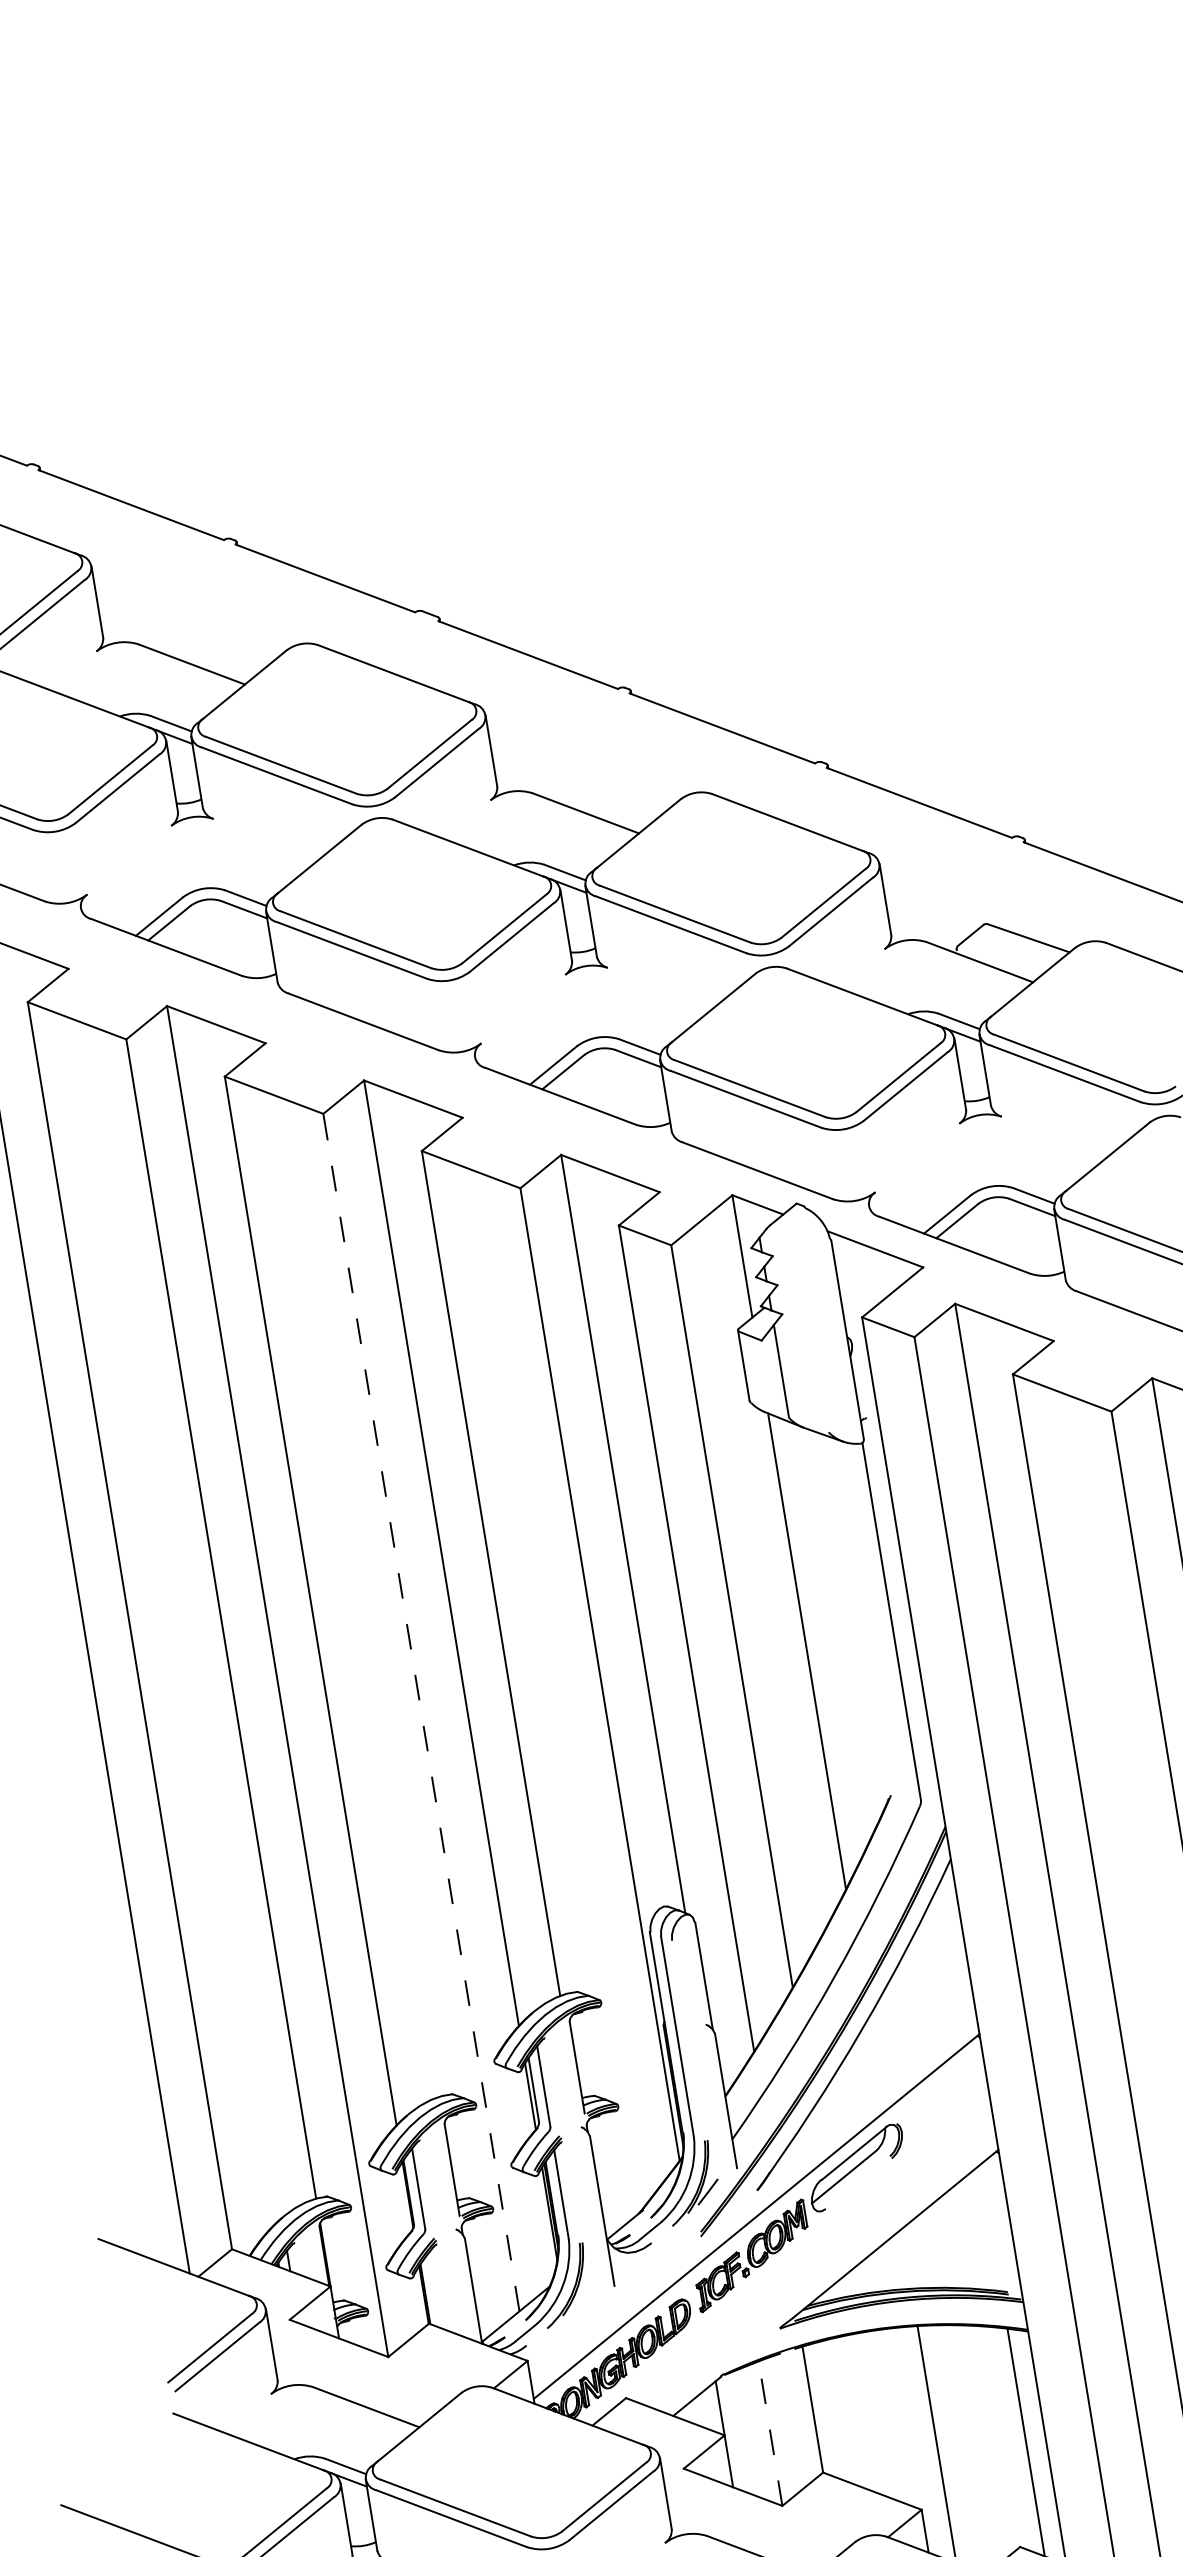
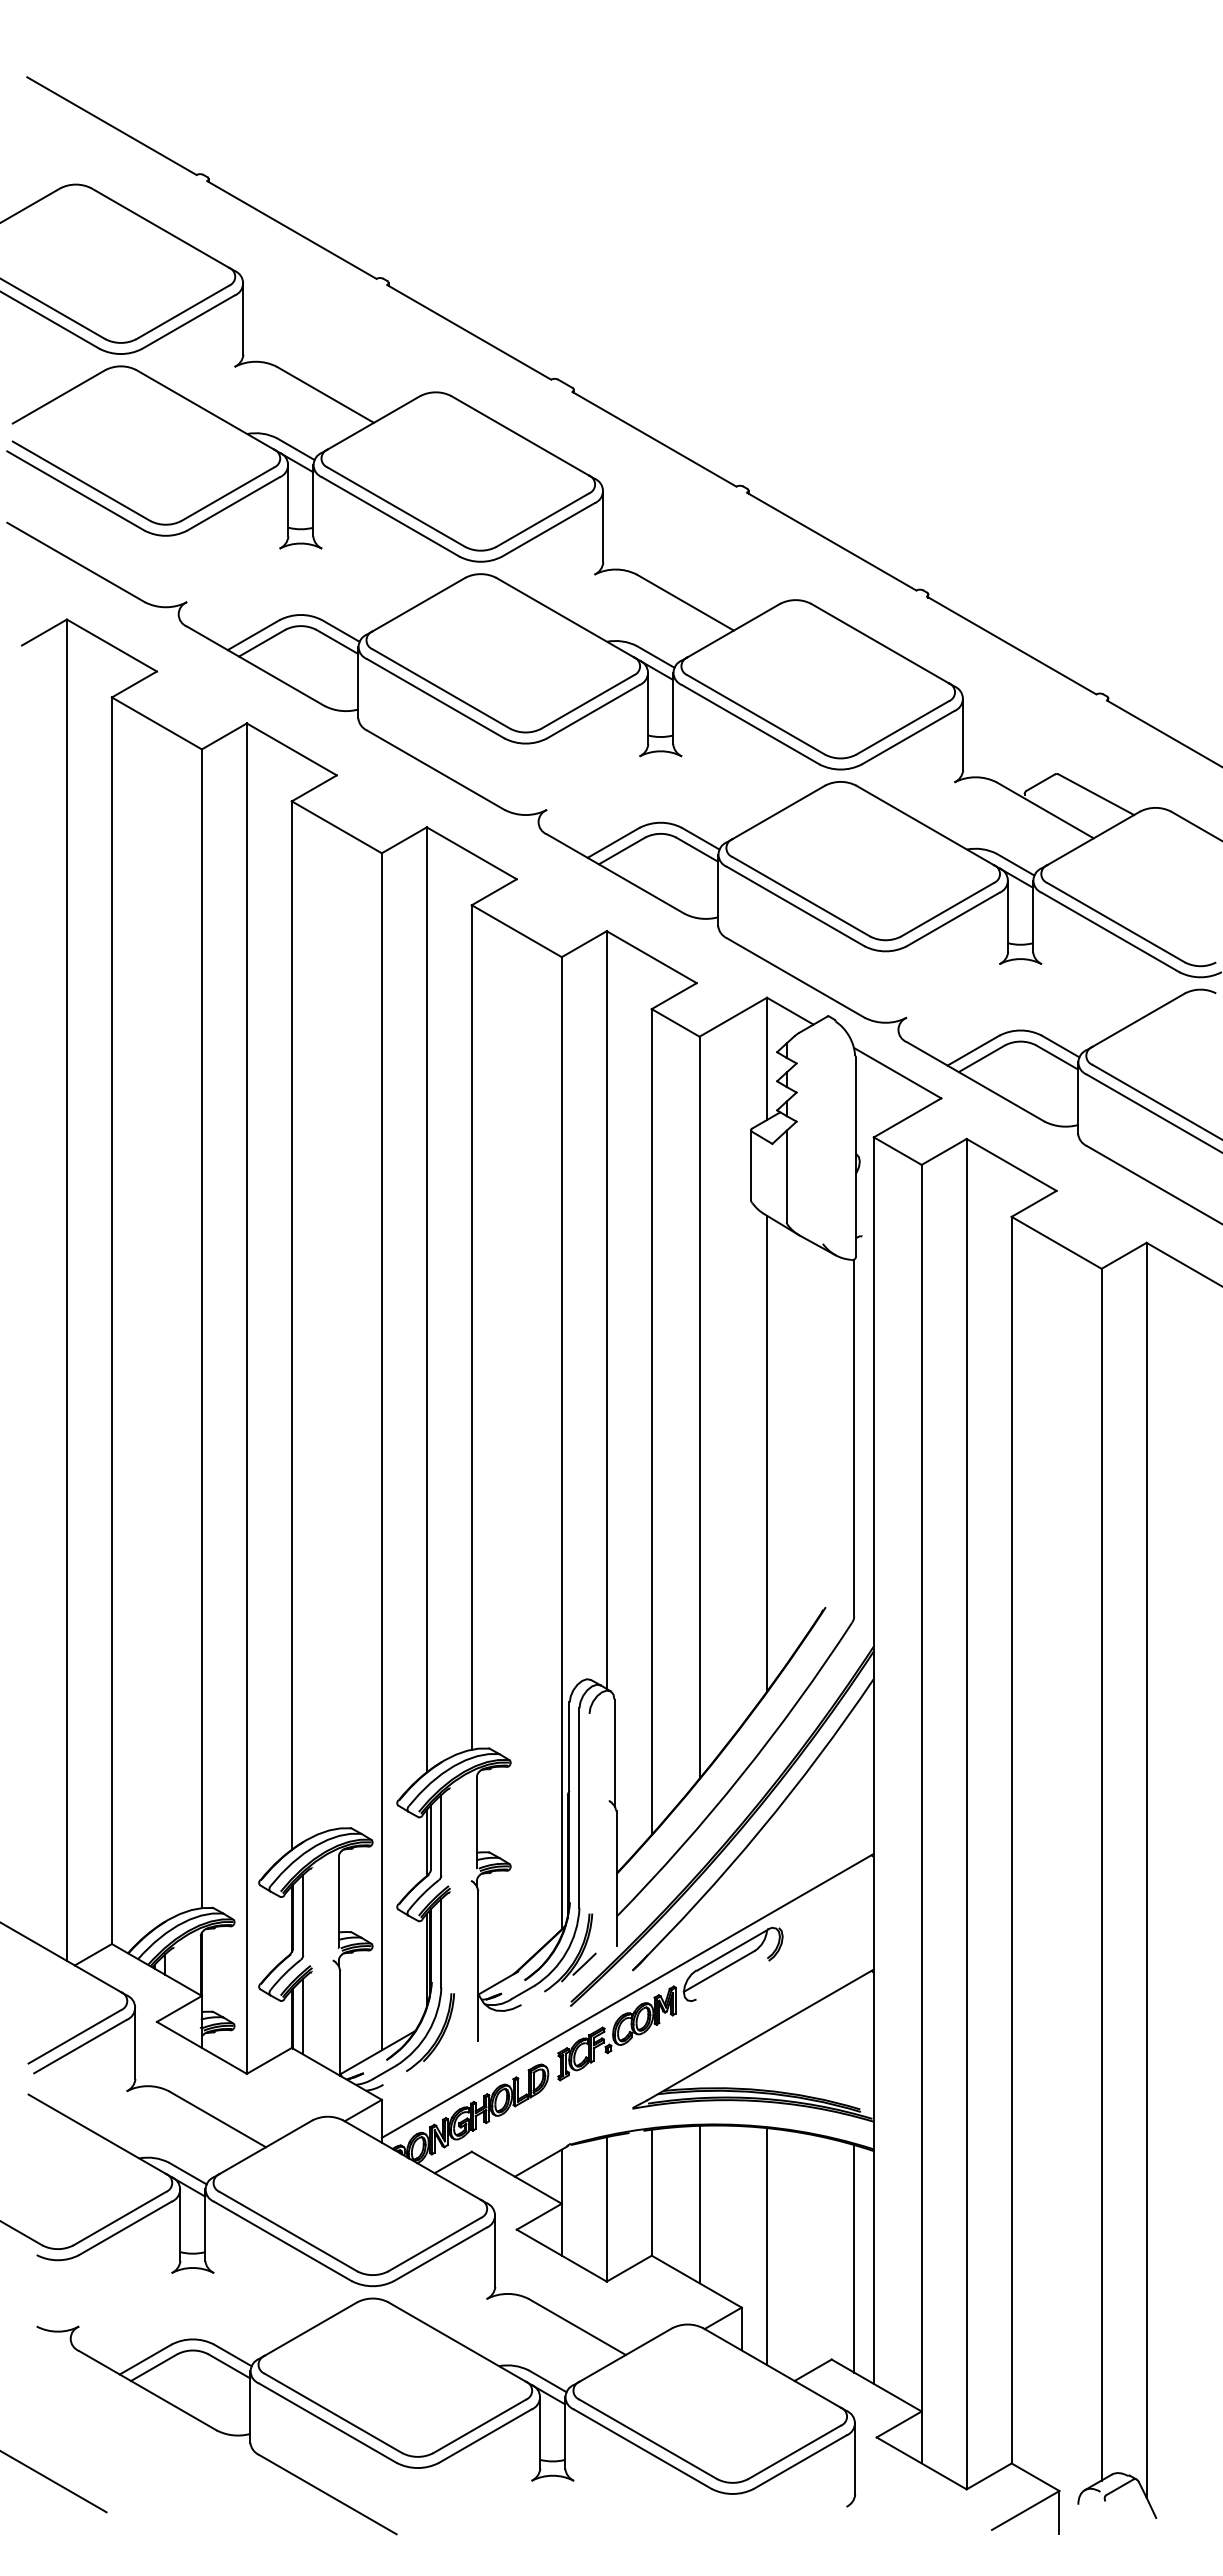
line: (421, 1712) -> (381, 1451), dashed -> solid
line: (435, 2290) -> (303, 2016), added
line: (862, 2413) -> (699, 2204), added
line: (770, 2432) -> (606, 2208), dashed -> solid

